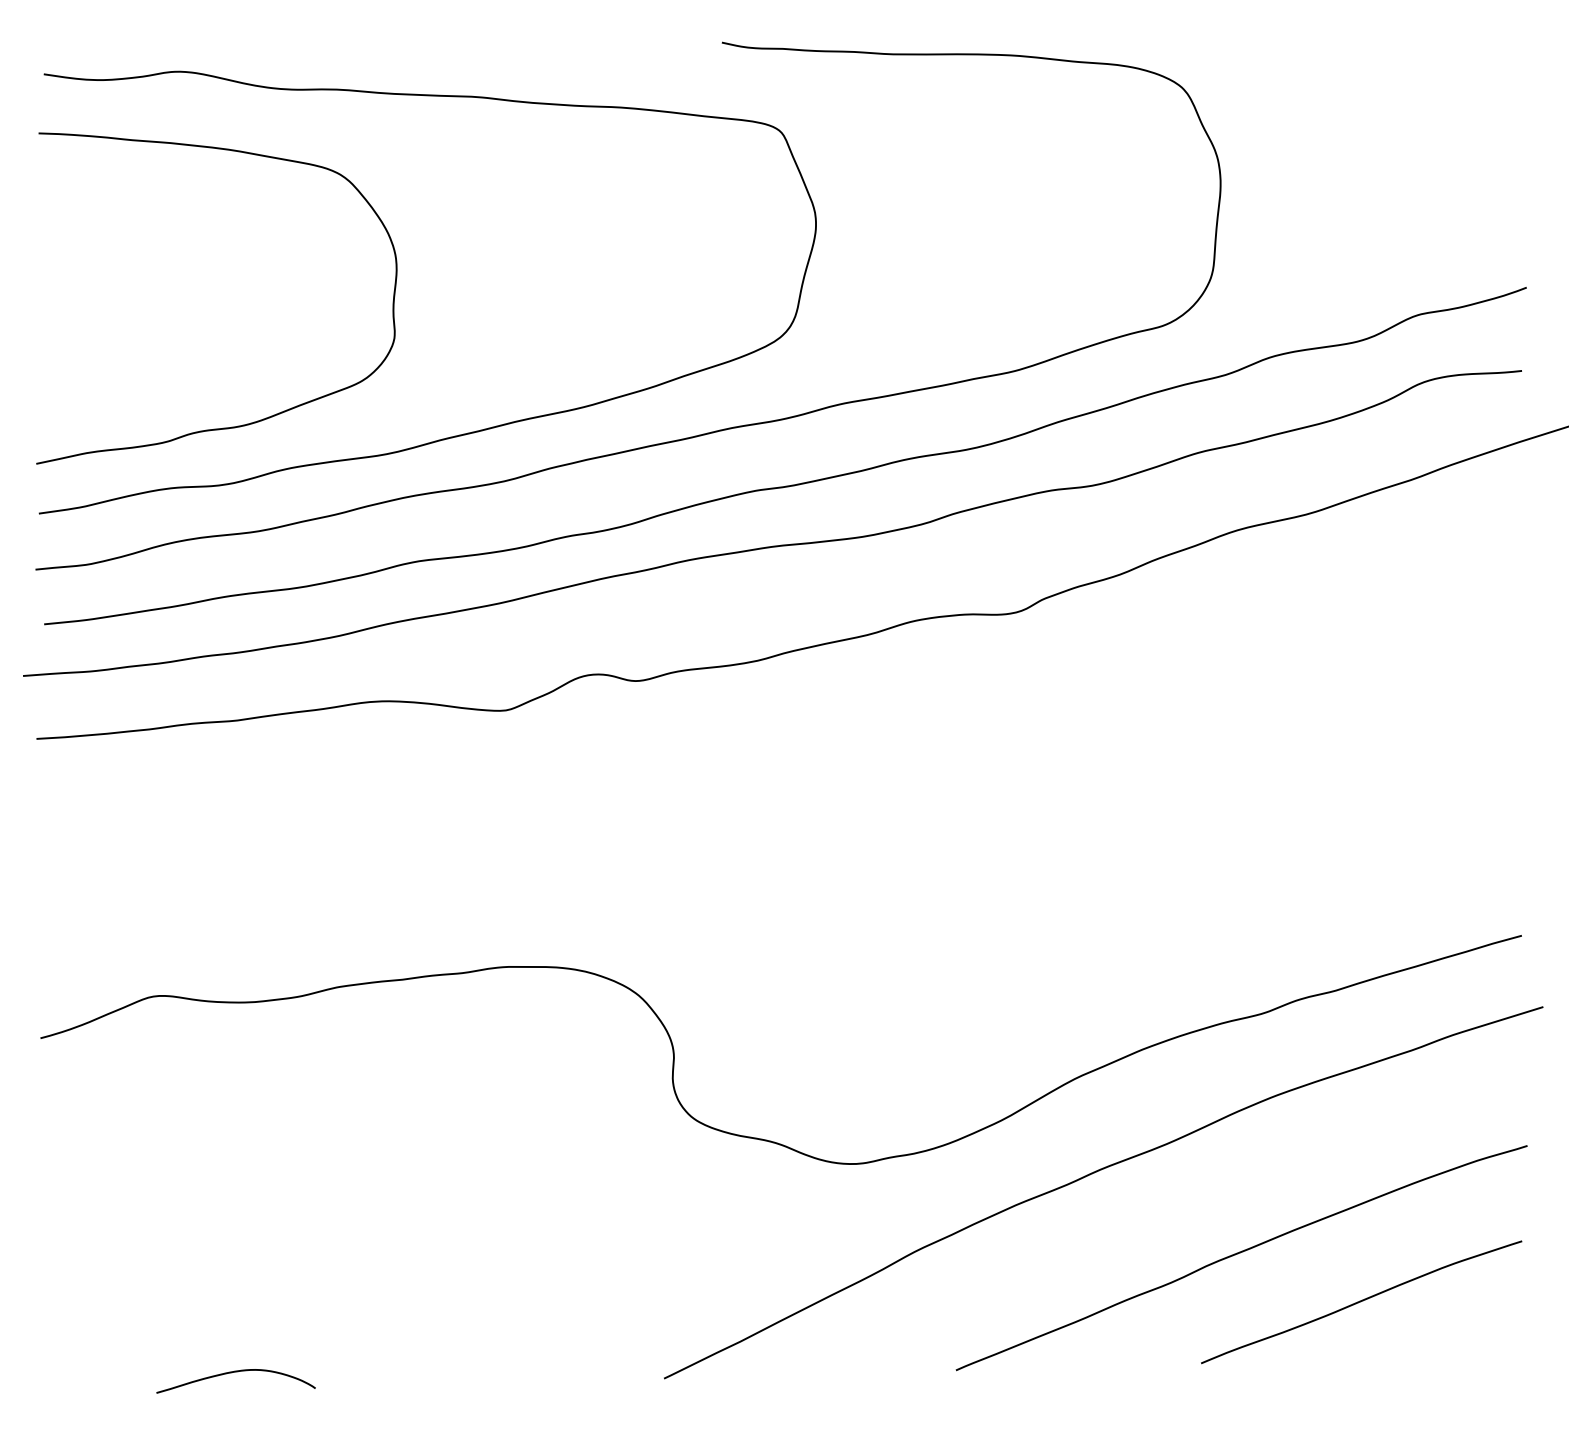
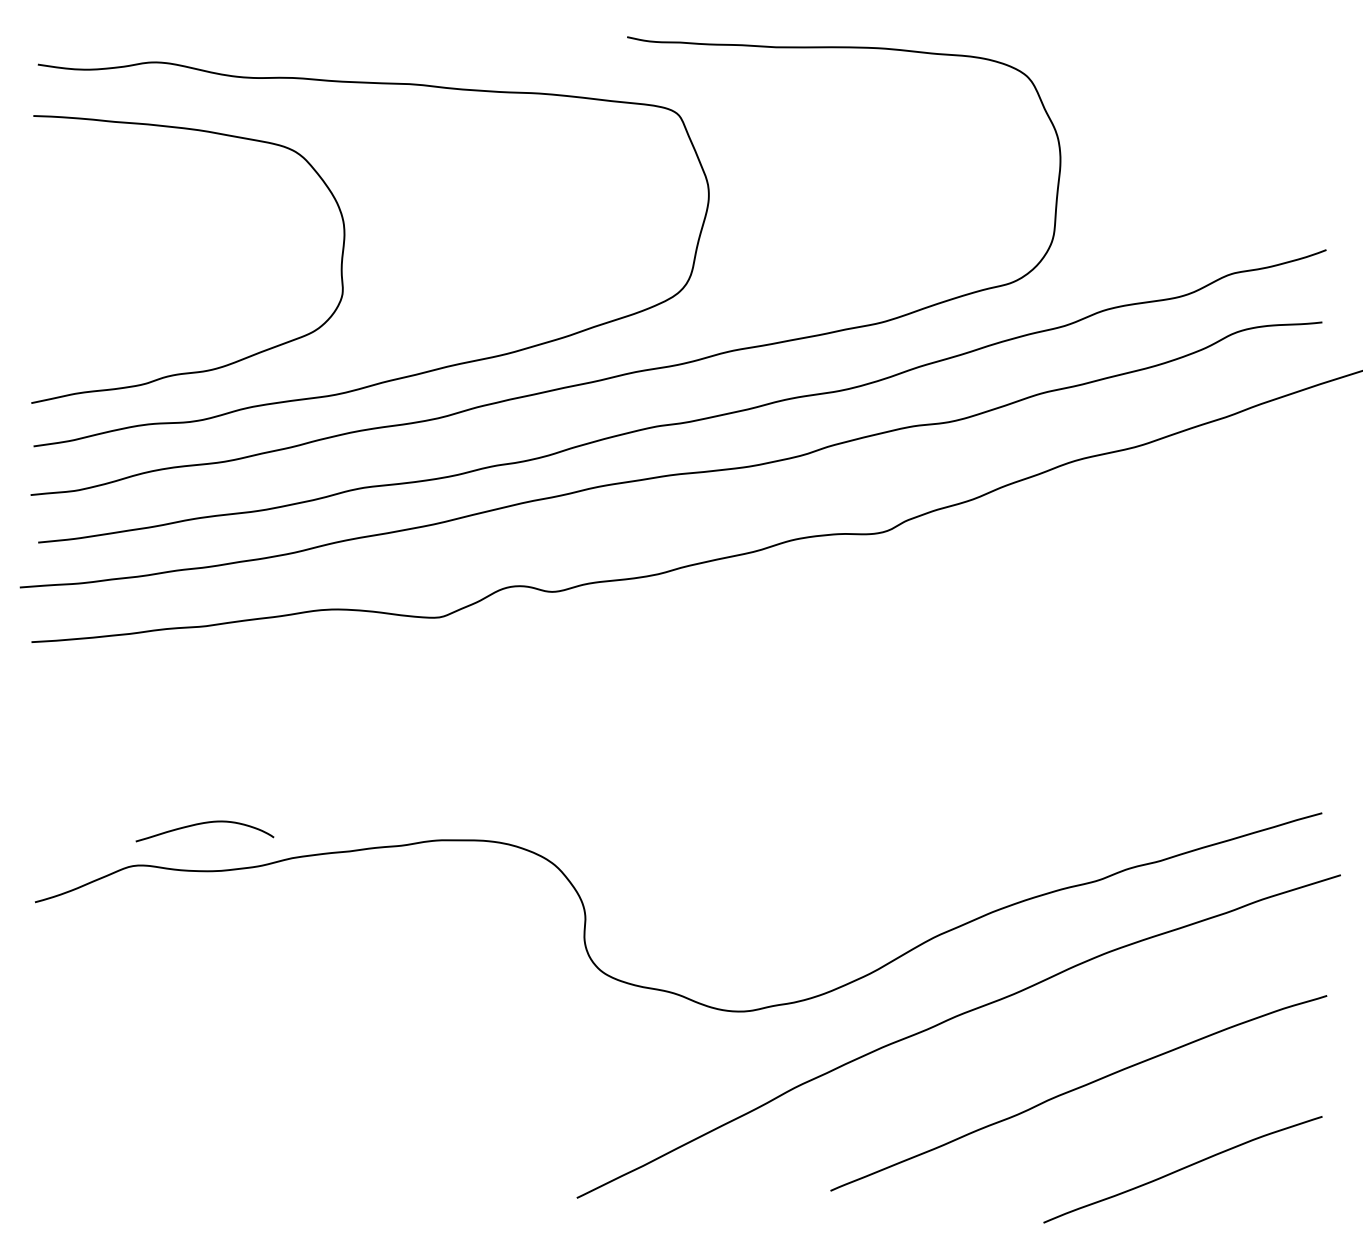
curve: (1361, 1302) -> (1182, 1169), moved
curve: (233, 1373) -> (202, 824), moved

